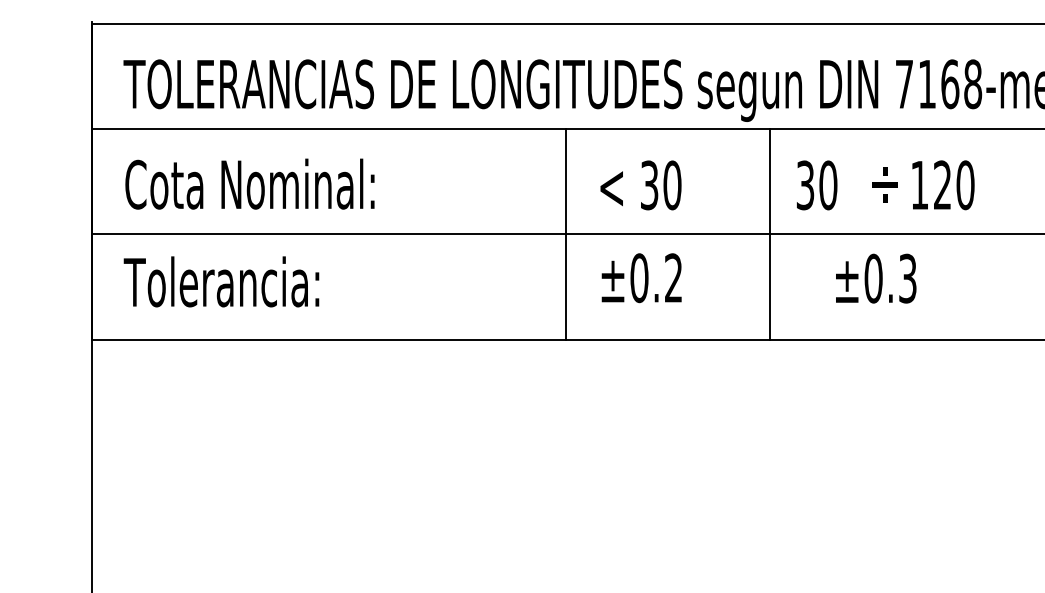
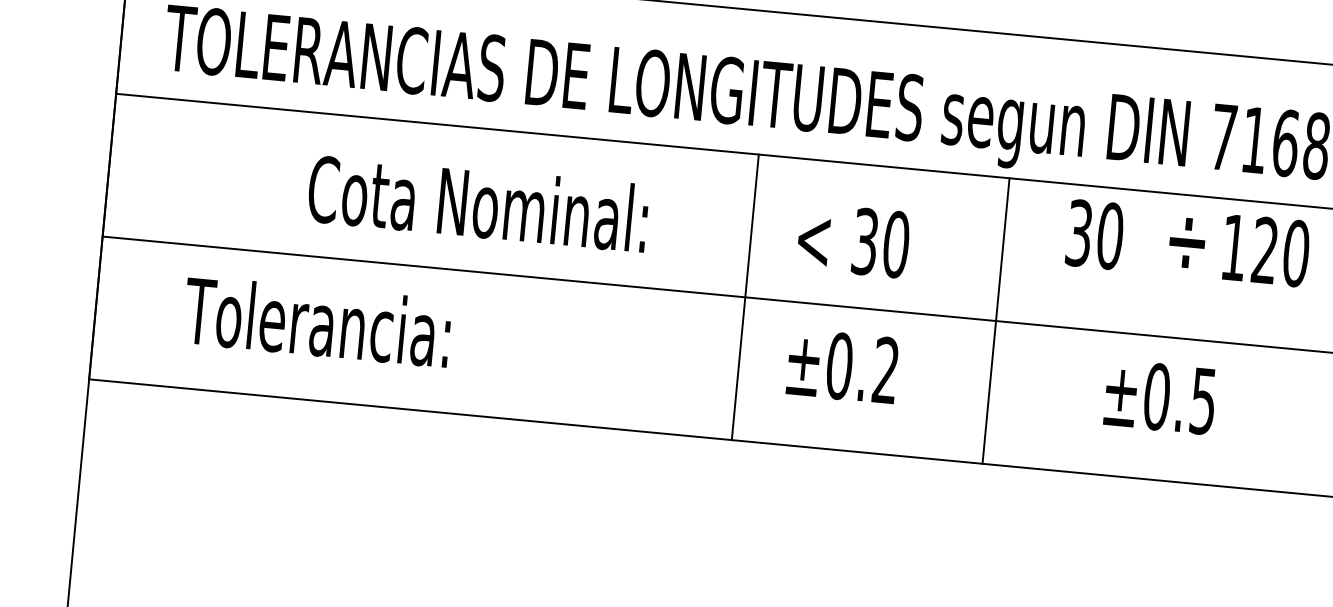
text: (249, 183) -> (477, 202), moved
text: (885, 185) -> (1187, 243), moved
line: (769, 234) -> (995, 321), moved
text: (907, 277) -> (1203, 399), ±0.3 -> ±0.5
text: (221, 281) -> (317, 321), moved

